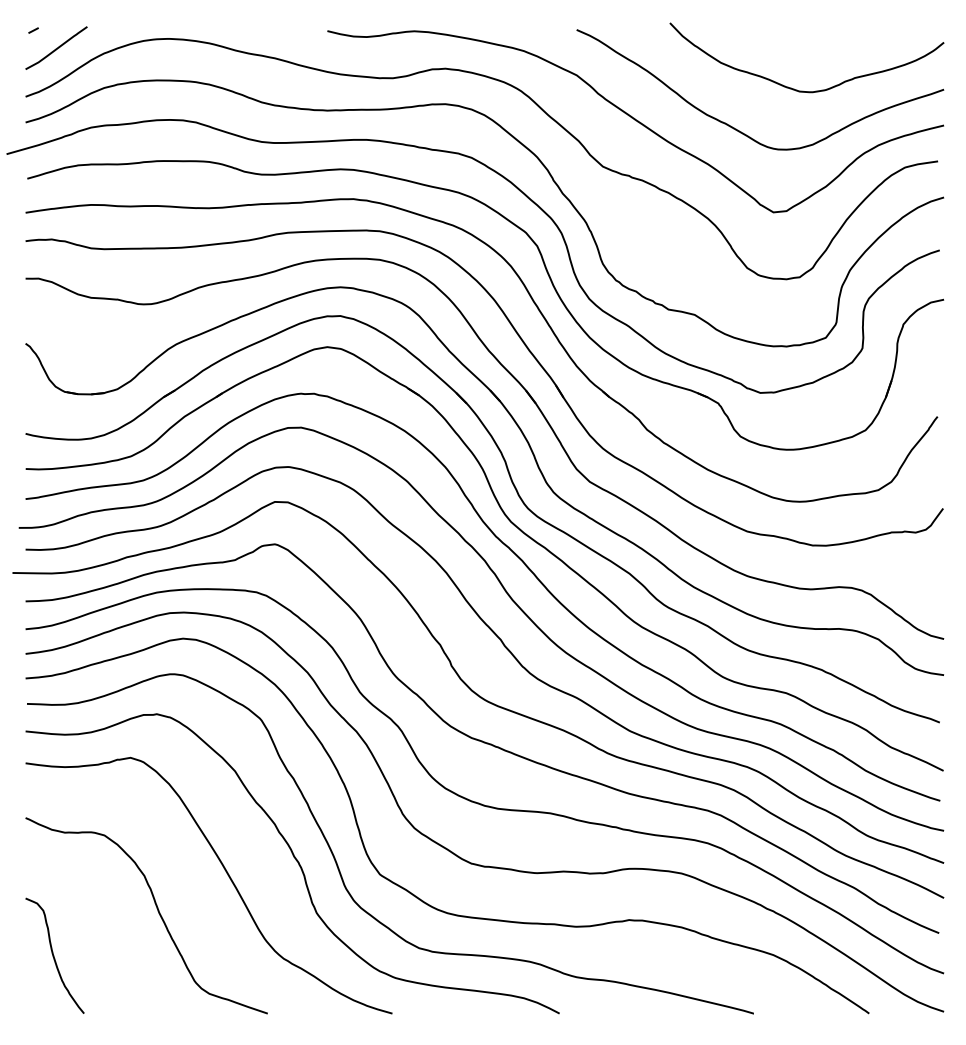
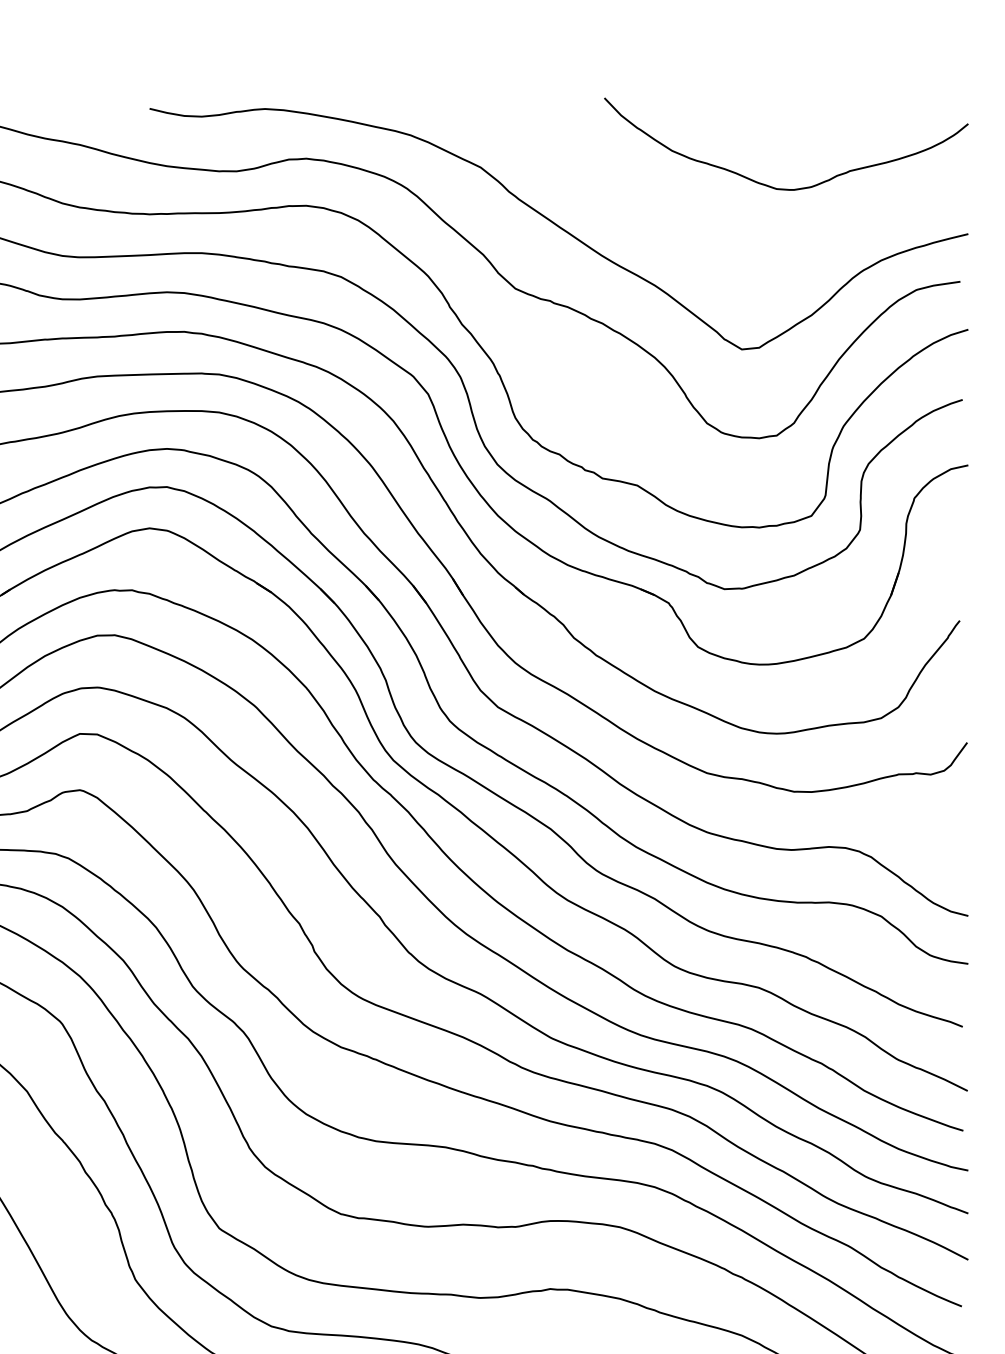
curve: (736, 128) -> (692, 238), removed

